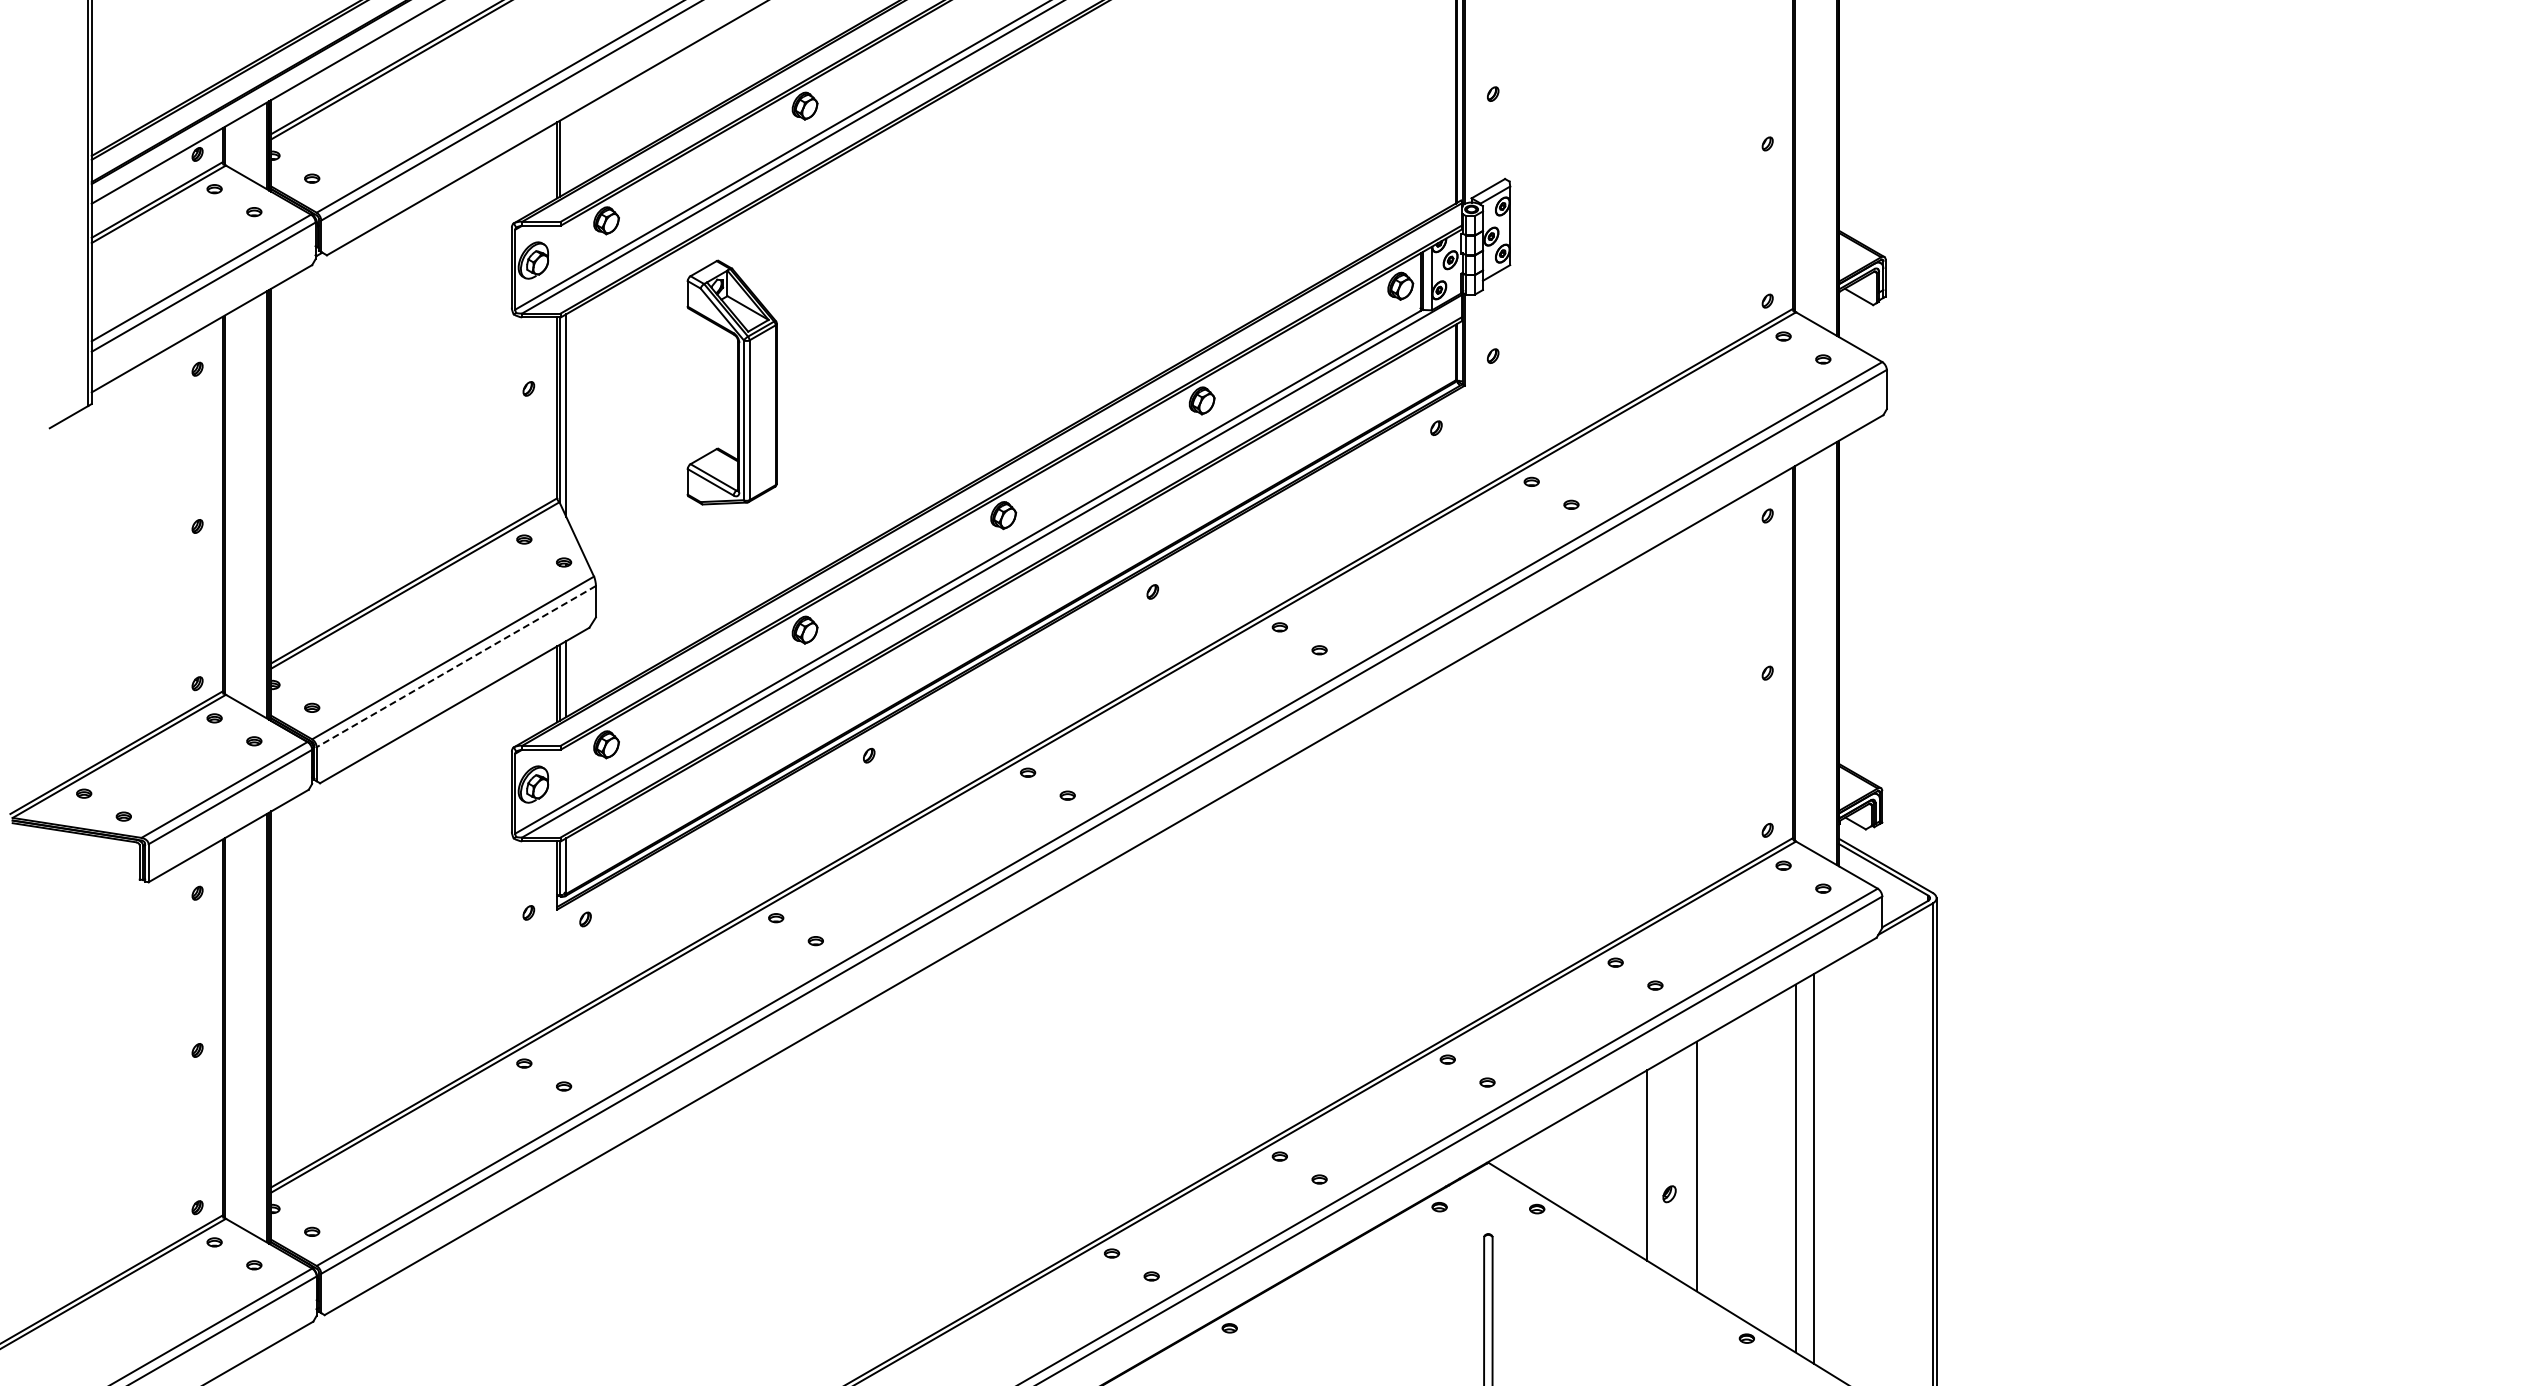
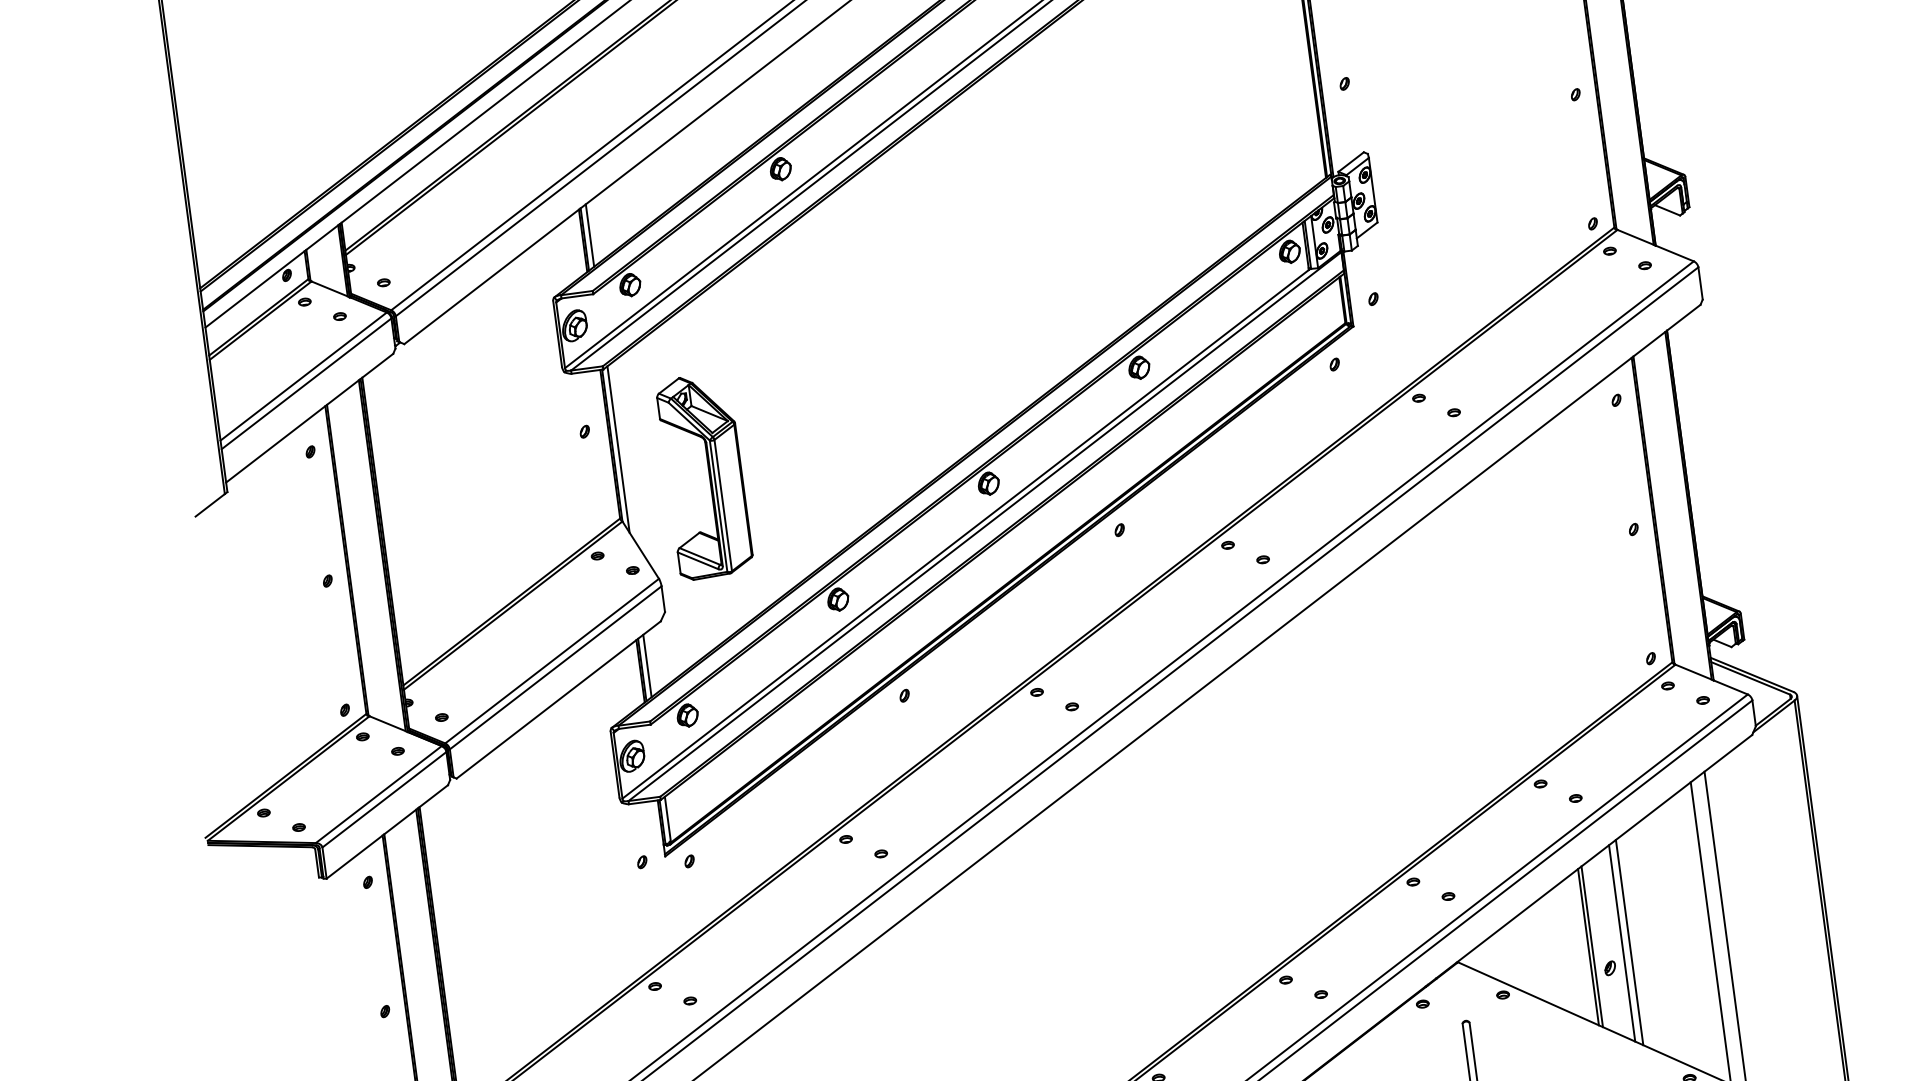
line: (566, 155) -> (590, 235), added
part: (731, 382) -> (704, 476), moved
line: (455, 666) -> (555, 667), dashed -> solid
line: (1651, 1165) -> (1592, 946), added
line: (1687, 1165) -> (1621, 942), added

